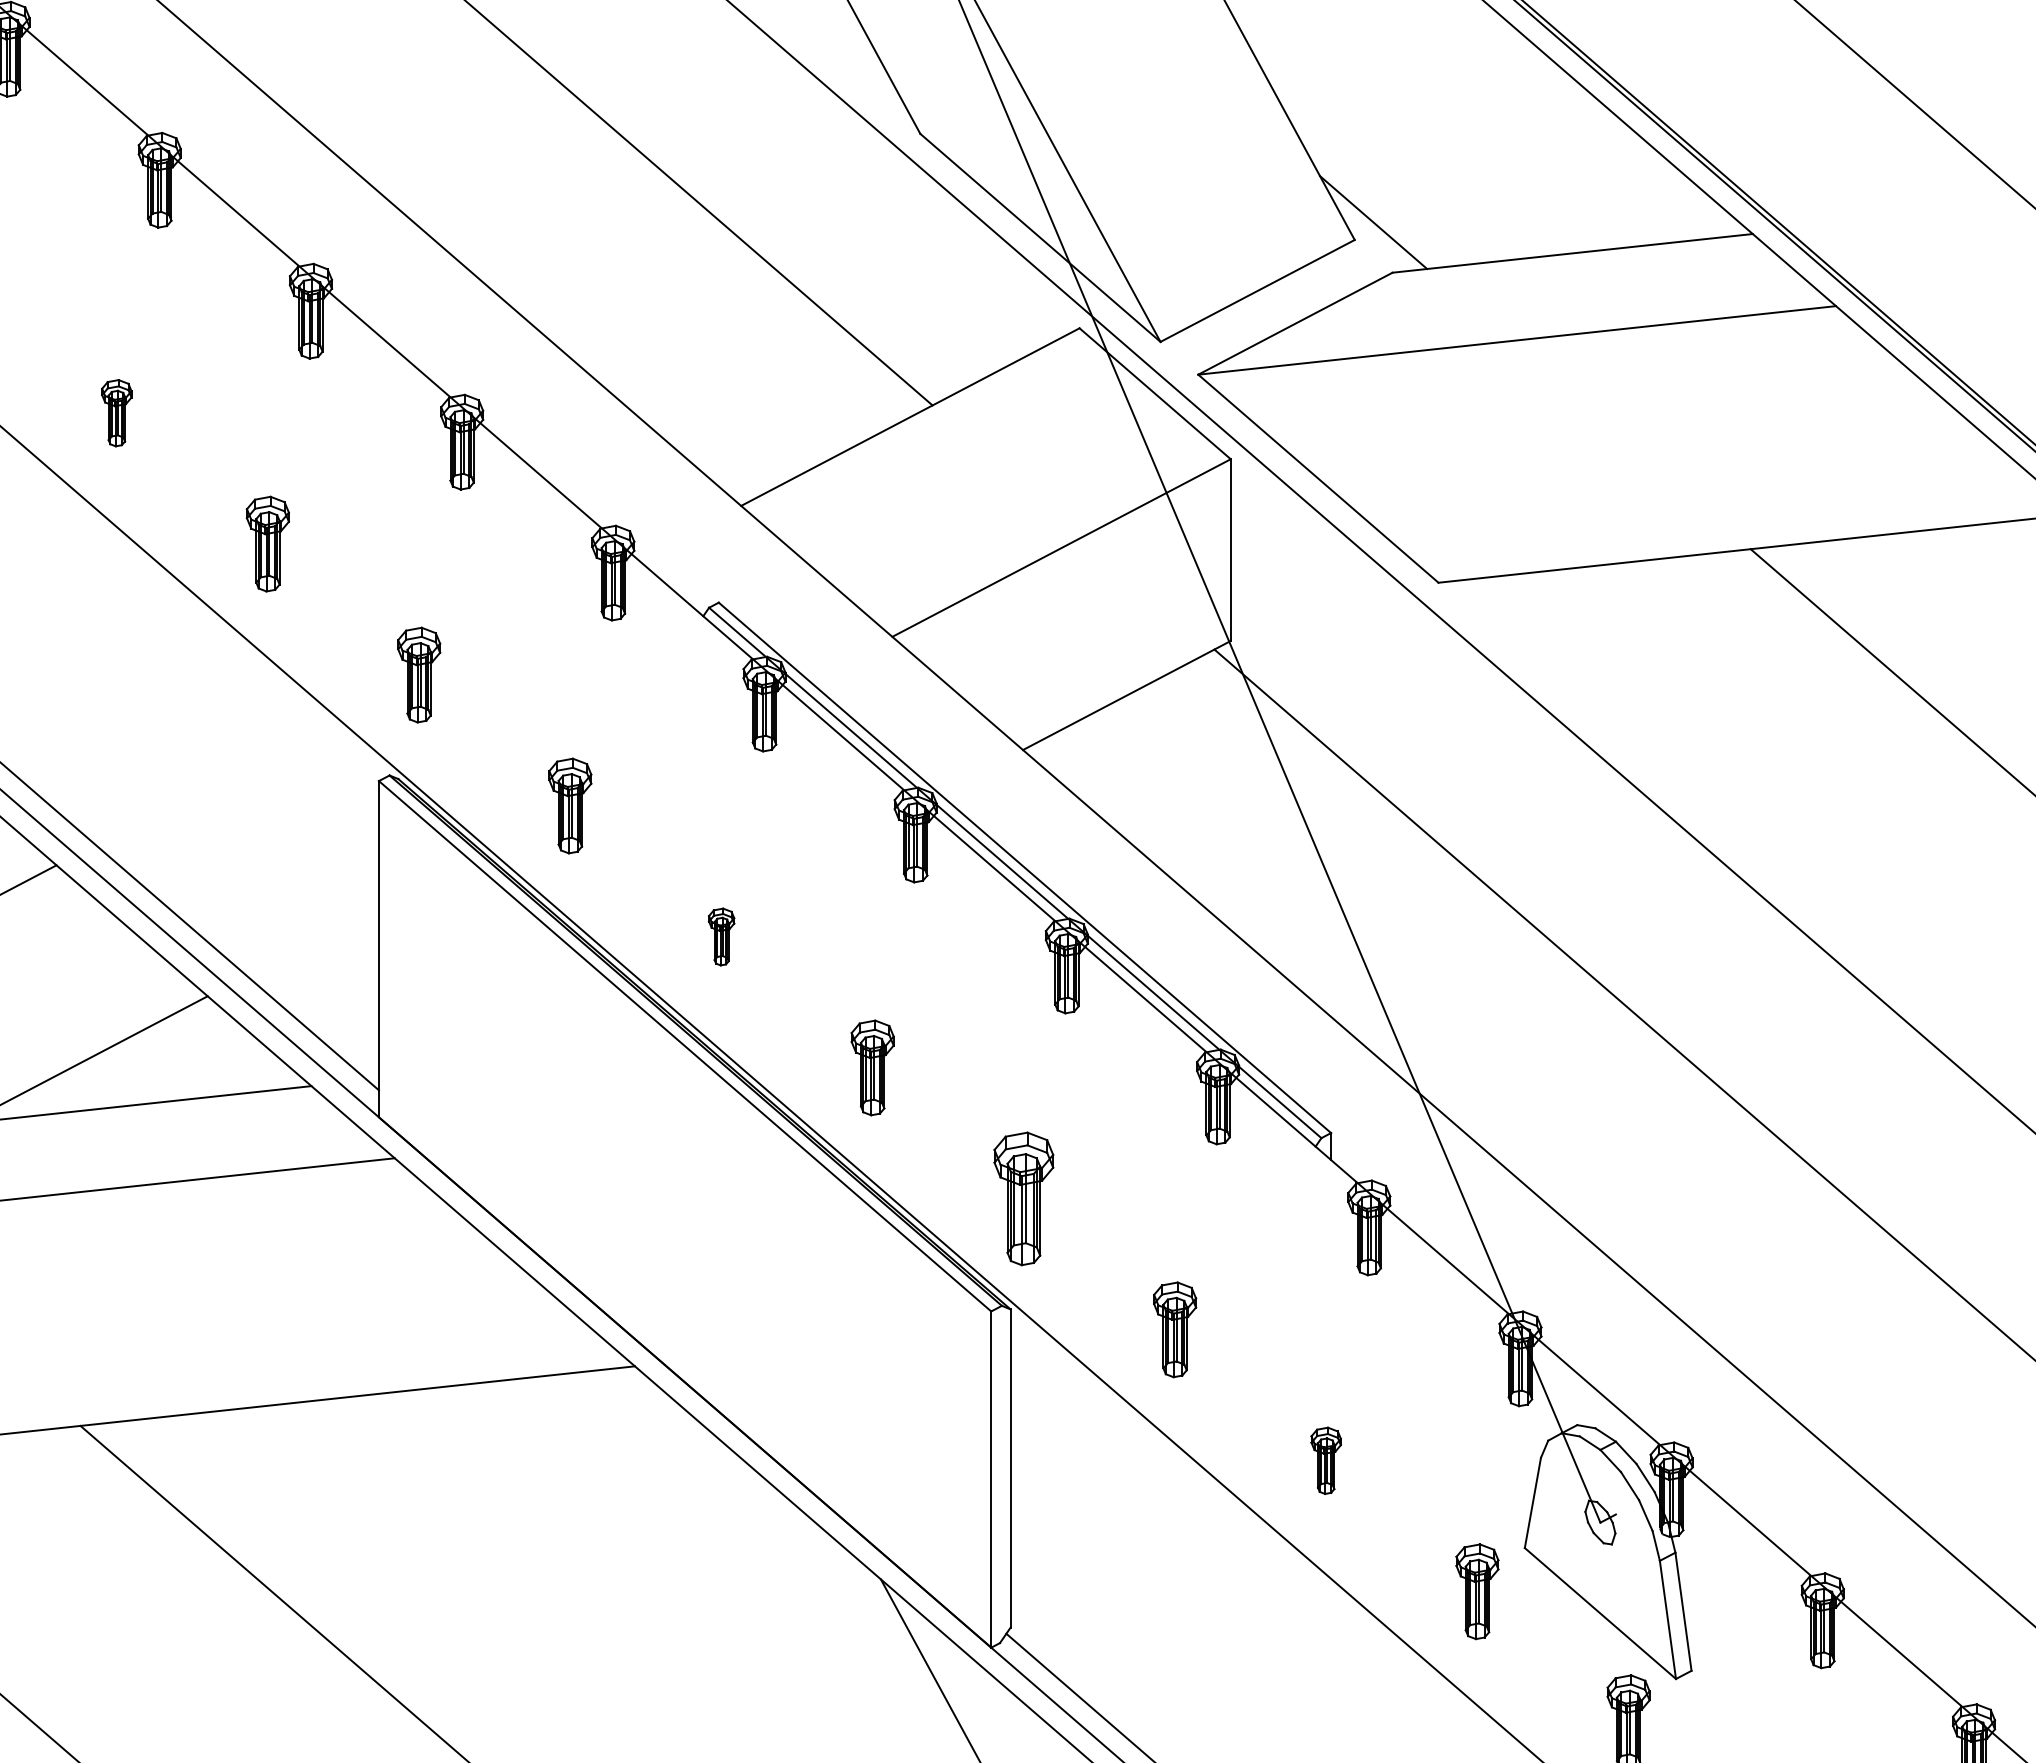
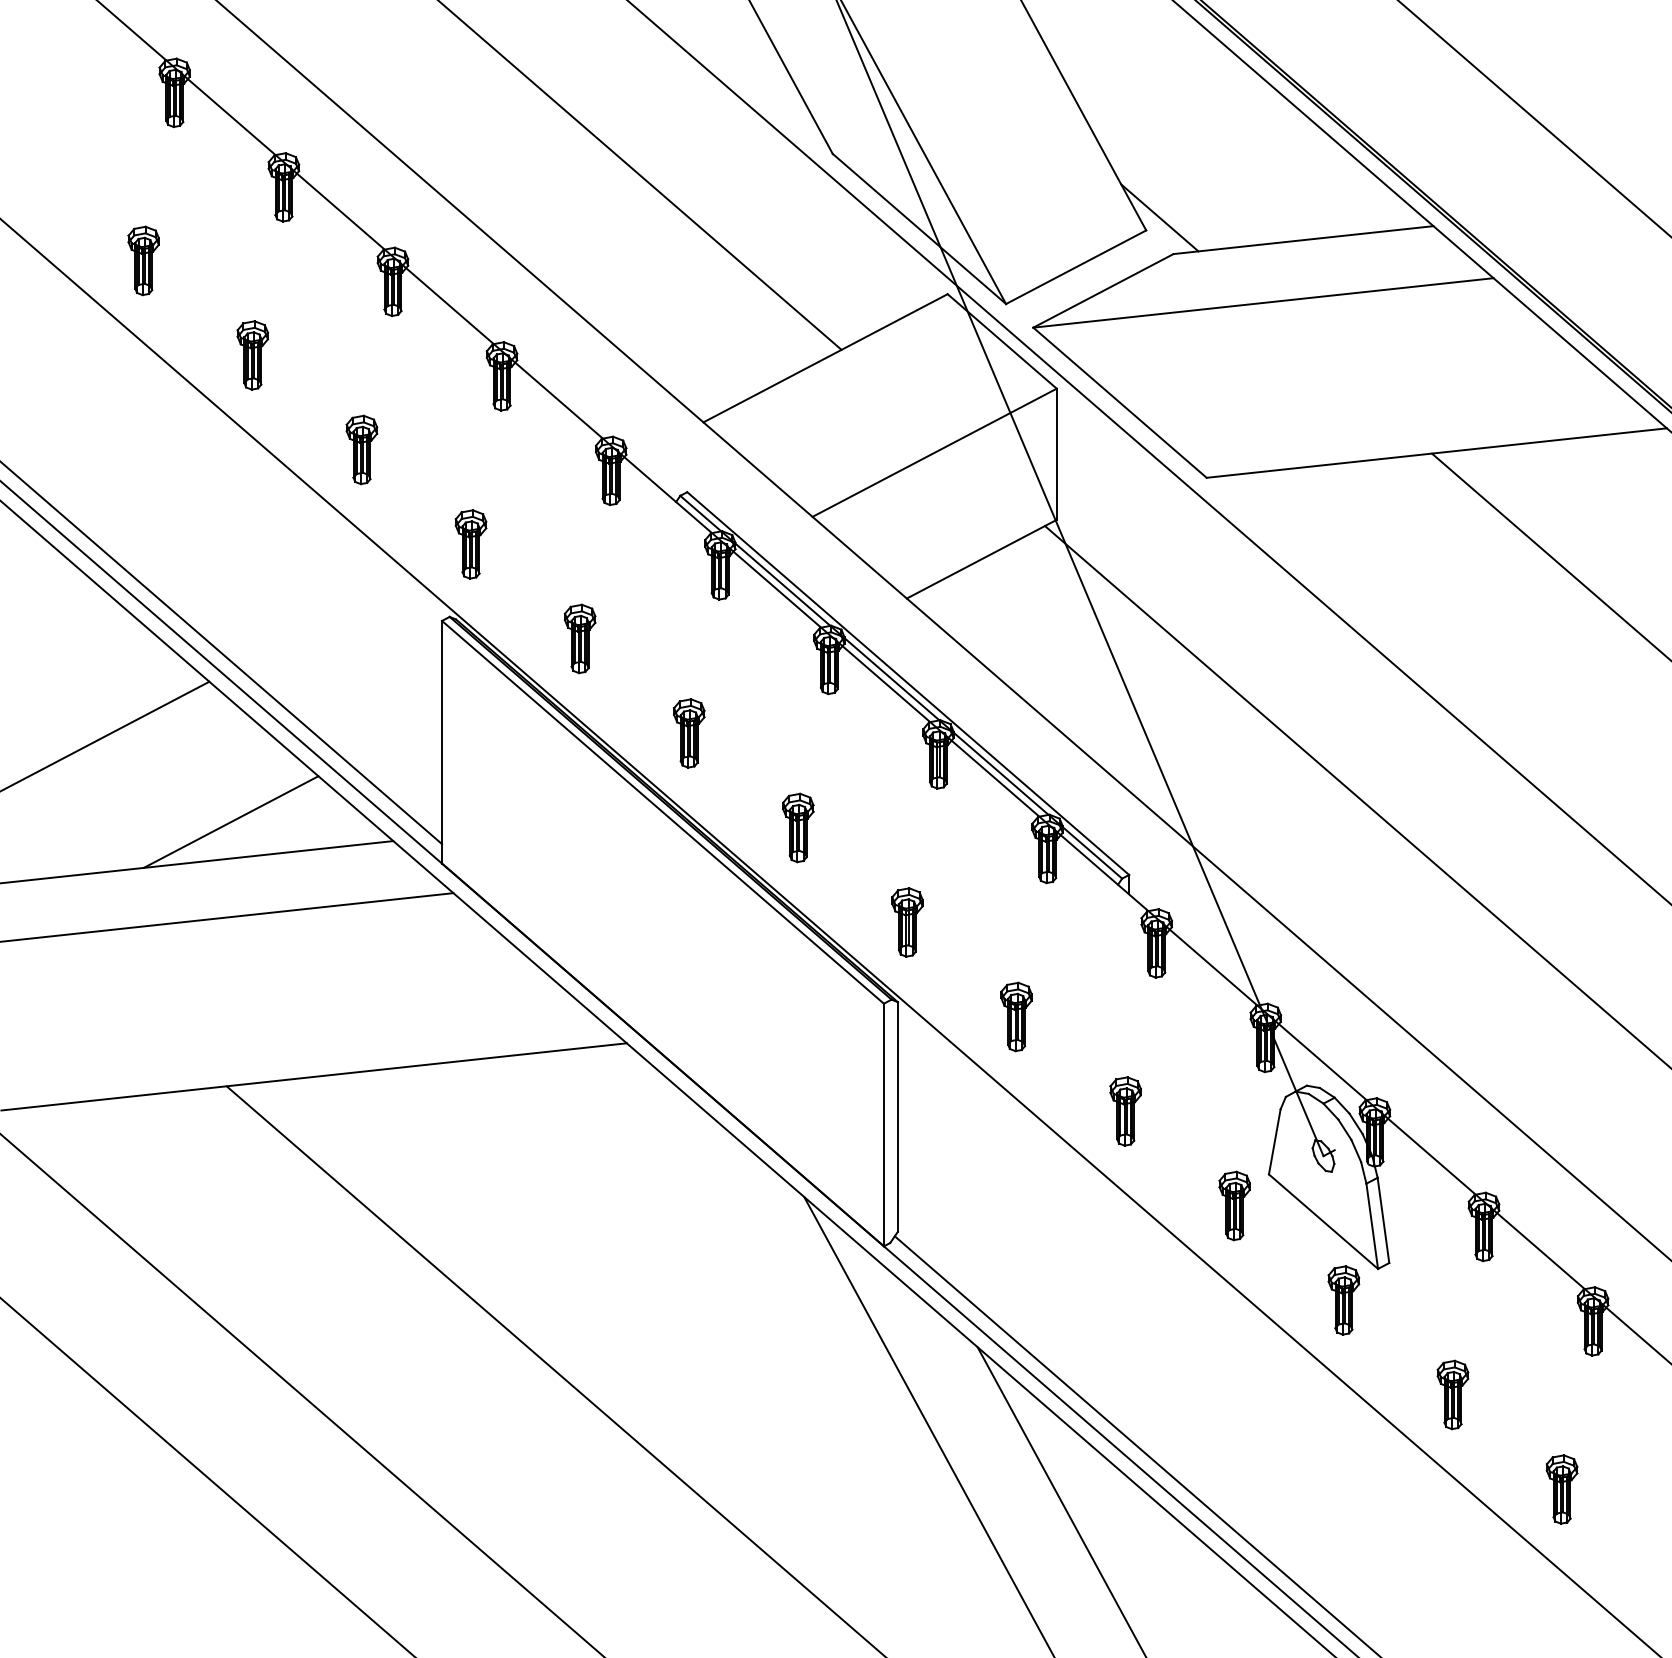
part: (116, 413) -> (252, 355), size x1.43
part: (721, 937) -> (689, 733), size x1.67
part: (1023, 1198) -> (907, 922), size x0.71
part: (1326, 1460) -> (1125, 1111), size x1.43

